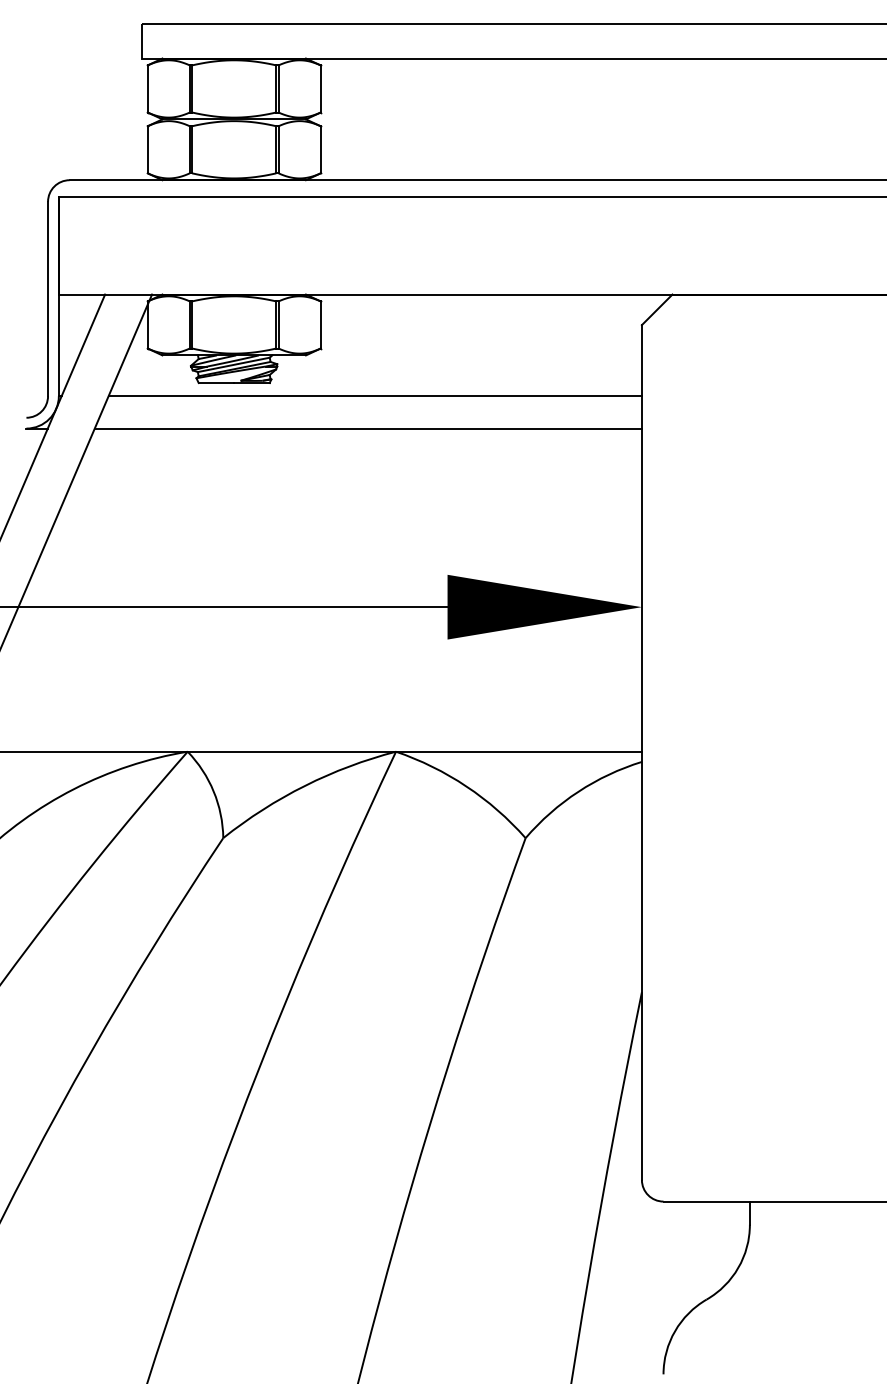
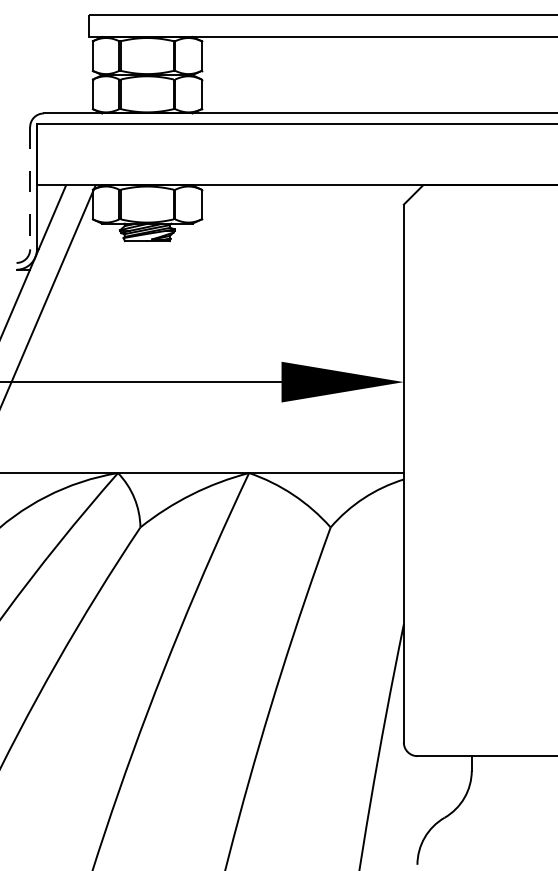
line: (48, 299) -> (30, 188), solid -> dashed
line: (374, 396) -> (235, 249), removed
line: (368, 428) -> (231, 269), removed

